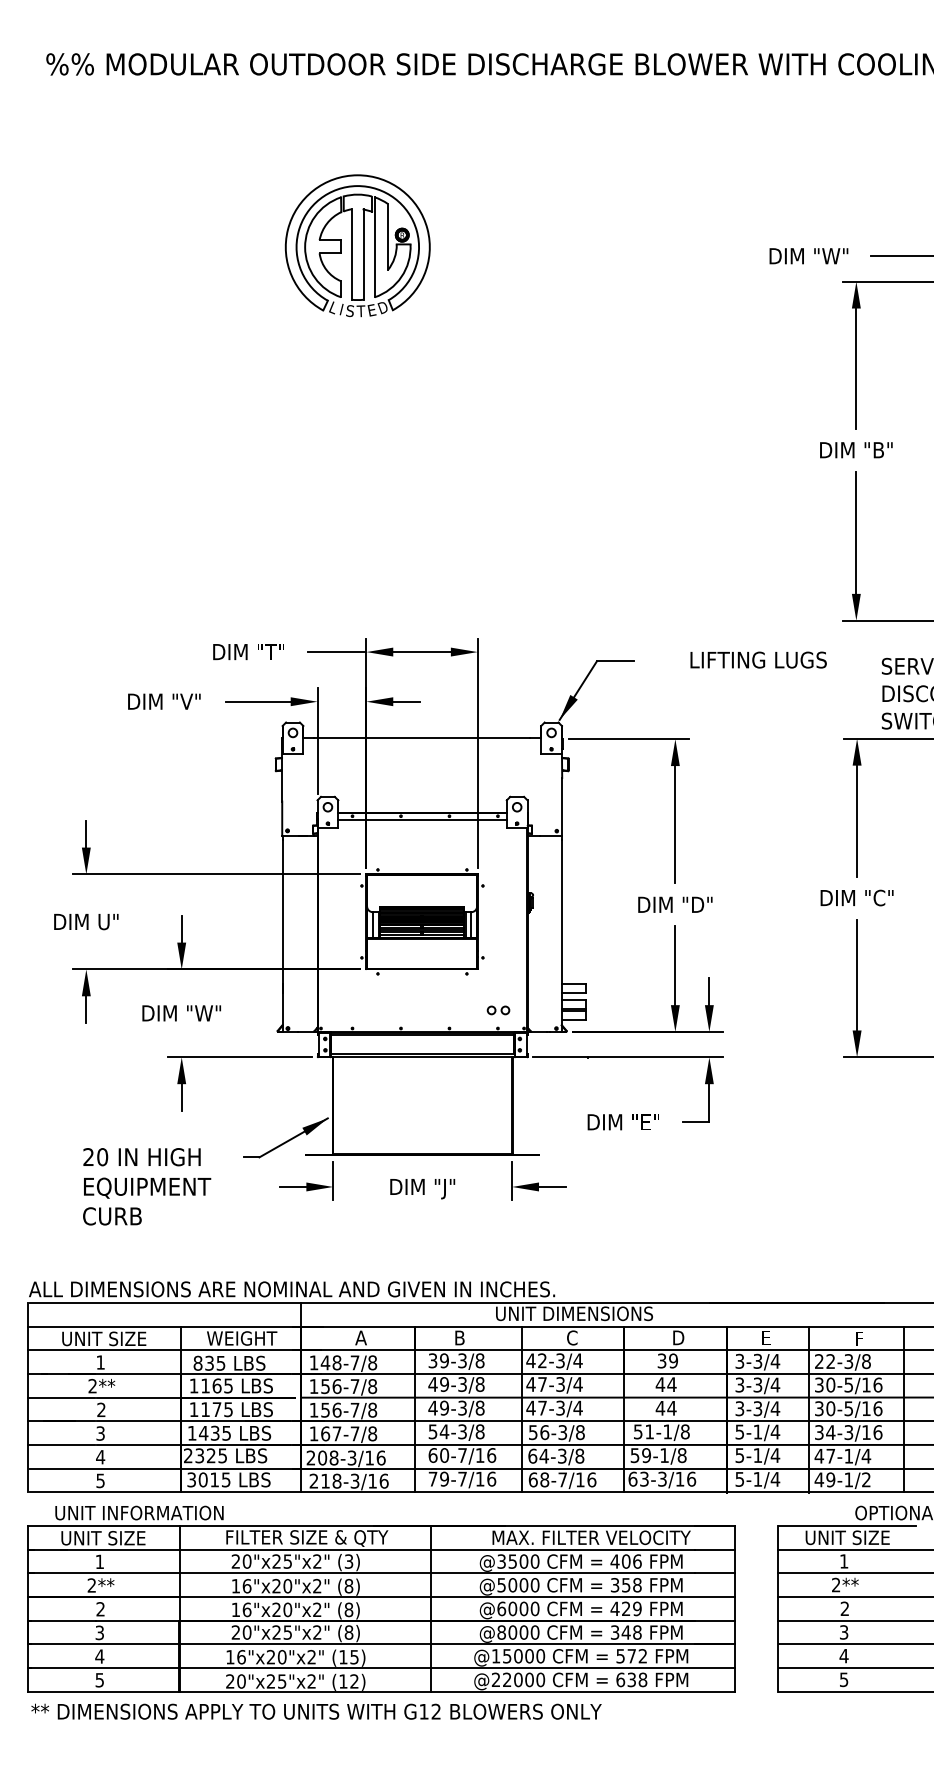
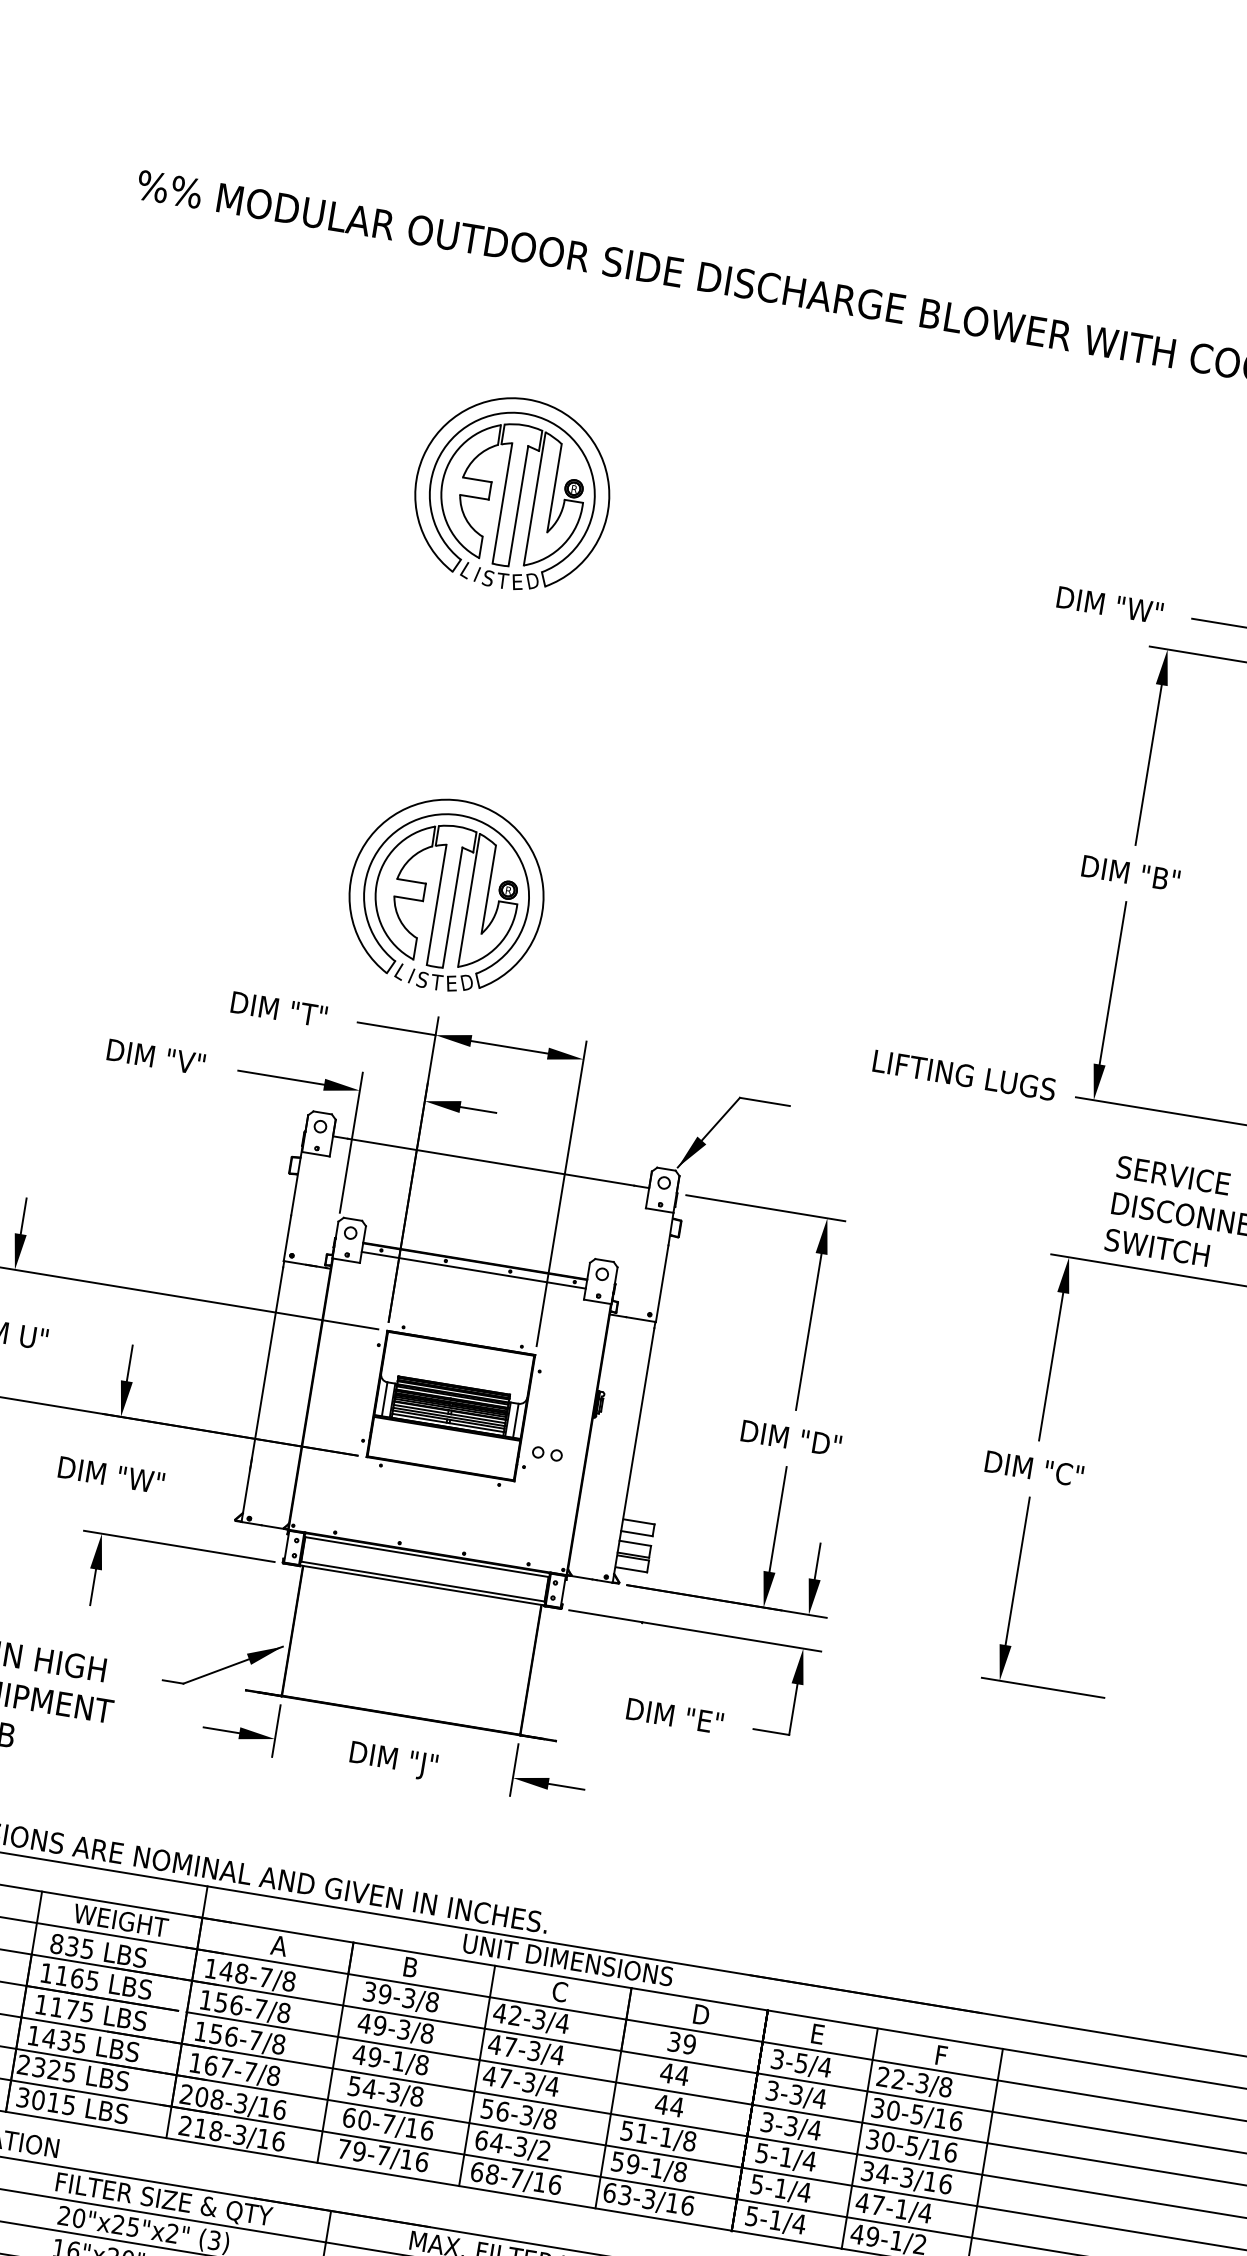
part: (357, 547) -> (446, 894), added
text: (758, 659) -> (964, 1074), moved
part: (498, 1010) -> (547, 1454), moved
text: (758, 1360) -> (802, 2062), 3-3/4 -> 3-5/4
text: (462, 1407) -> (398, 2060), 49-3/8 -> 49-1/8
text: (579, 1455) -> (544, 2149), 64-3/8 -> 64-3/2

